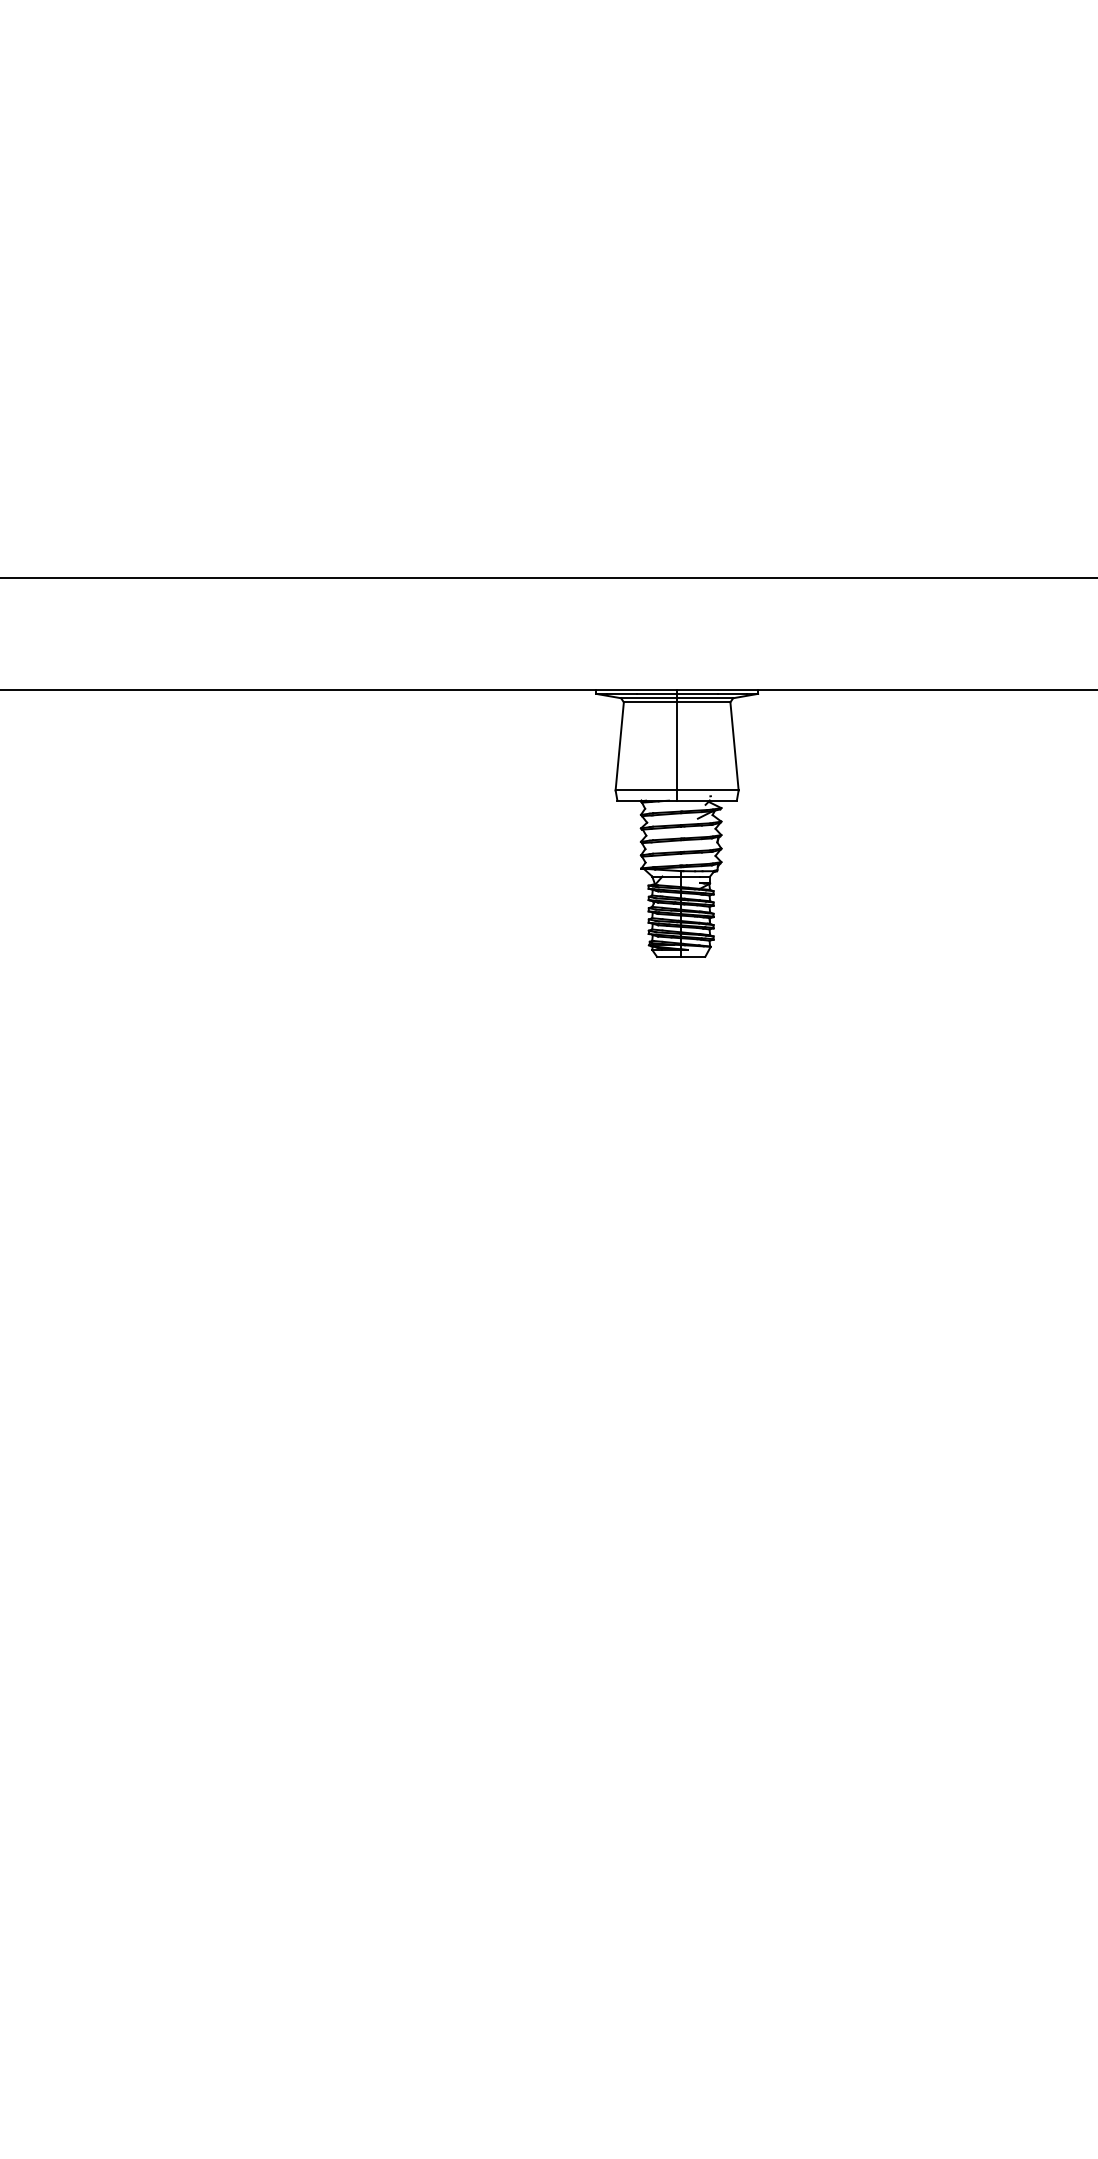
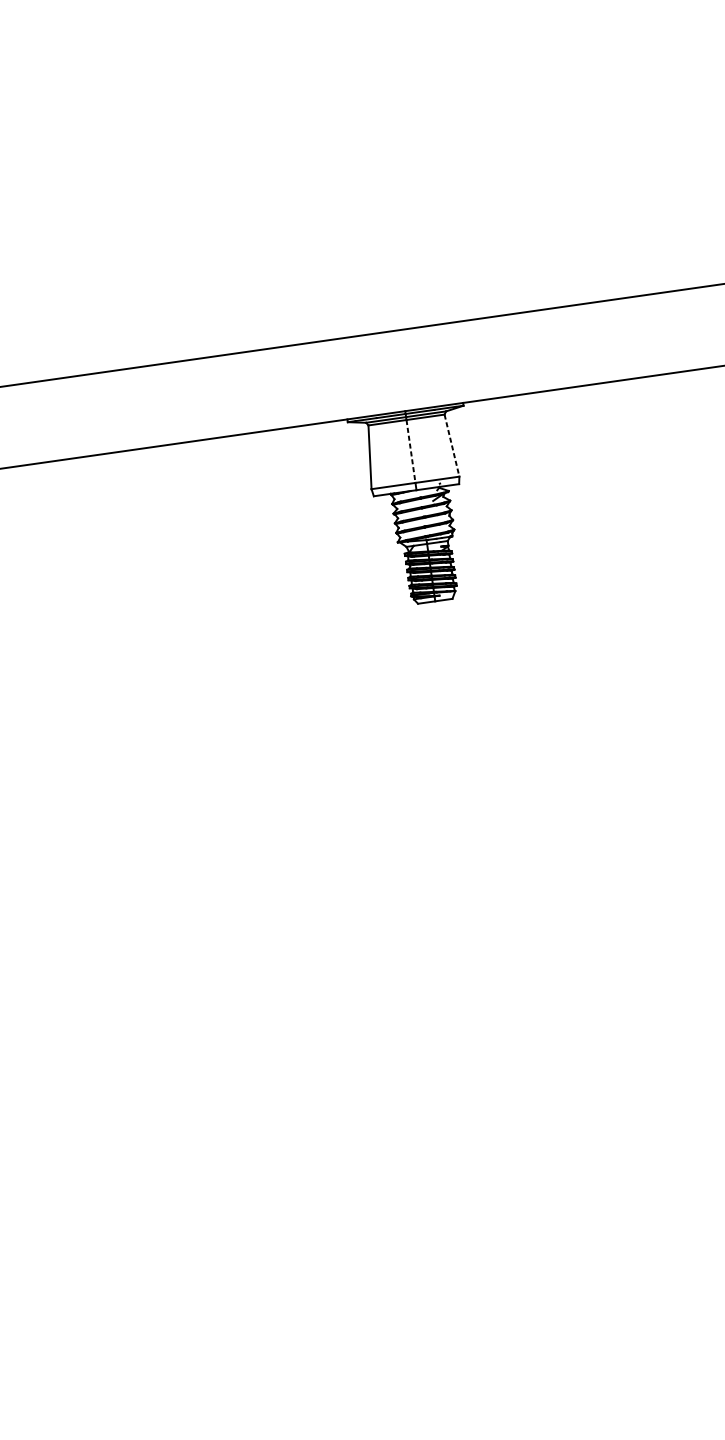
line: (677, 746) -> (411, 451), solid -> dashed
line: (734, 746) -> (451, 445), solid -> dashed

